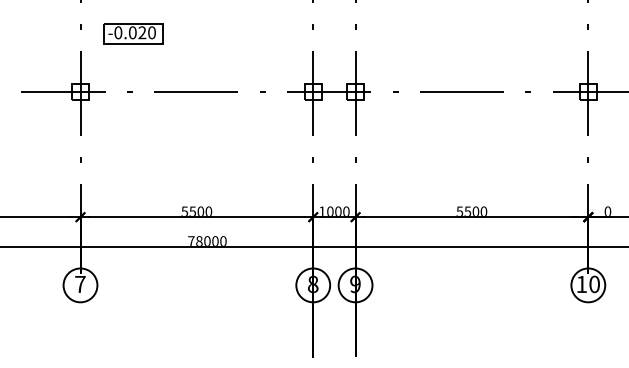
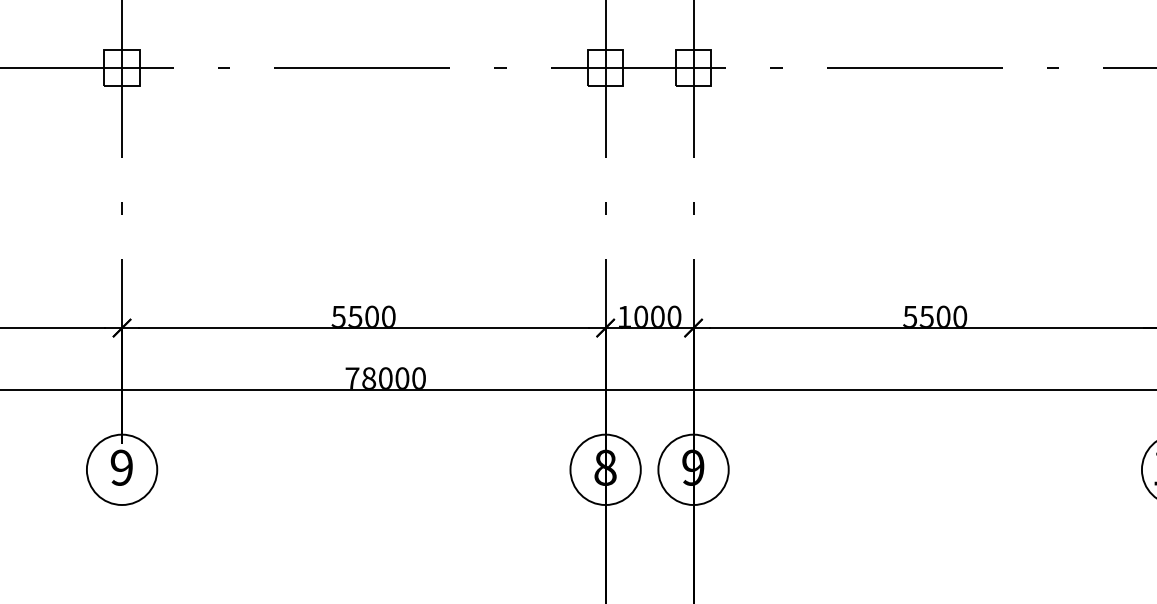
text: (80, 284) -> (122, 467), 7 -> 9

